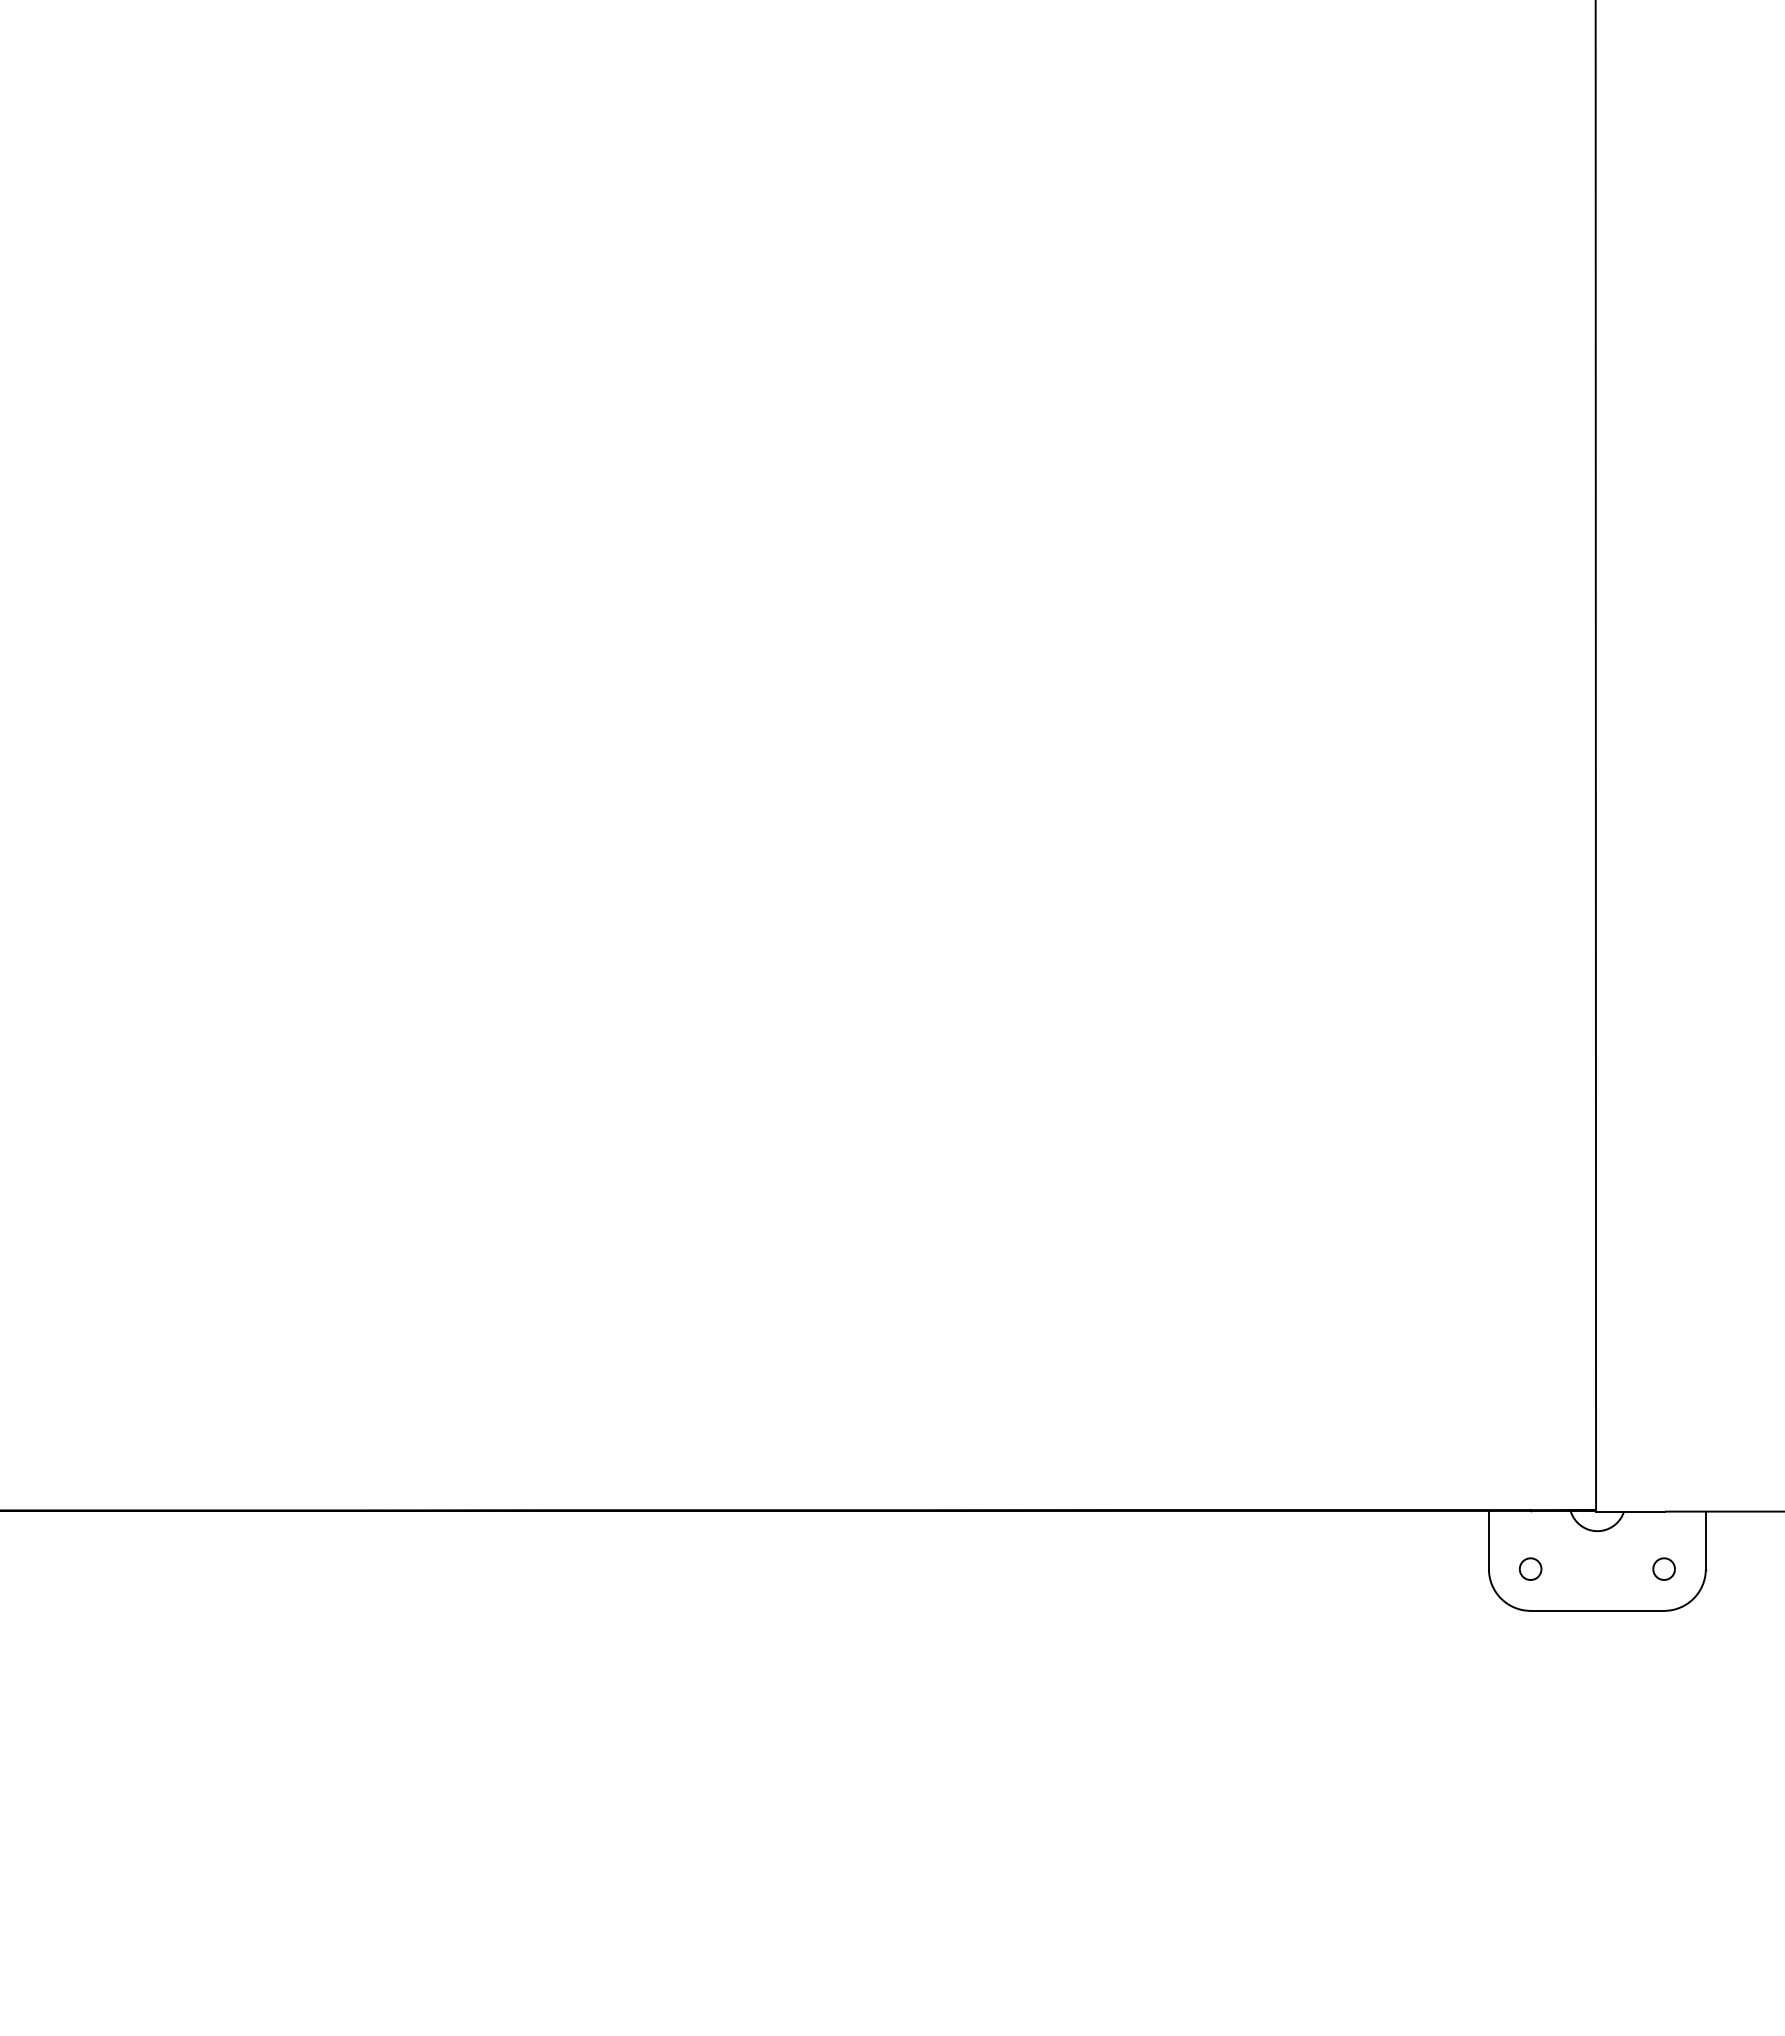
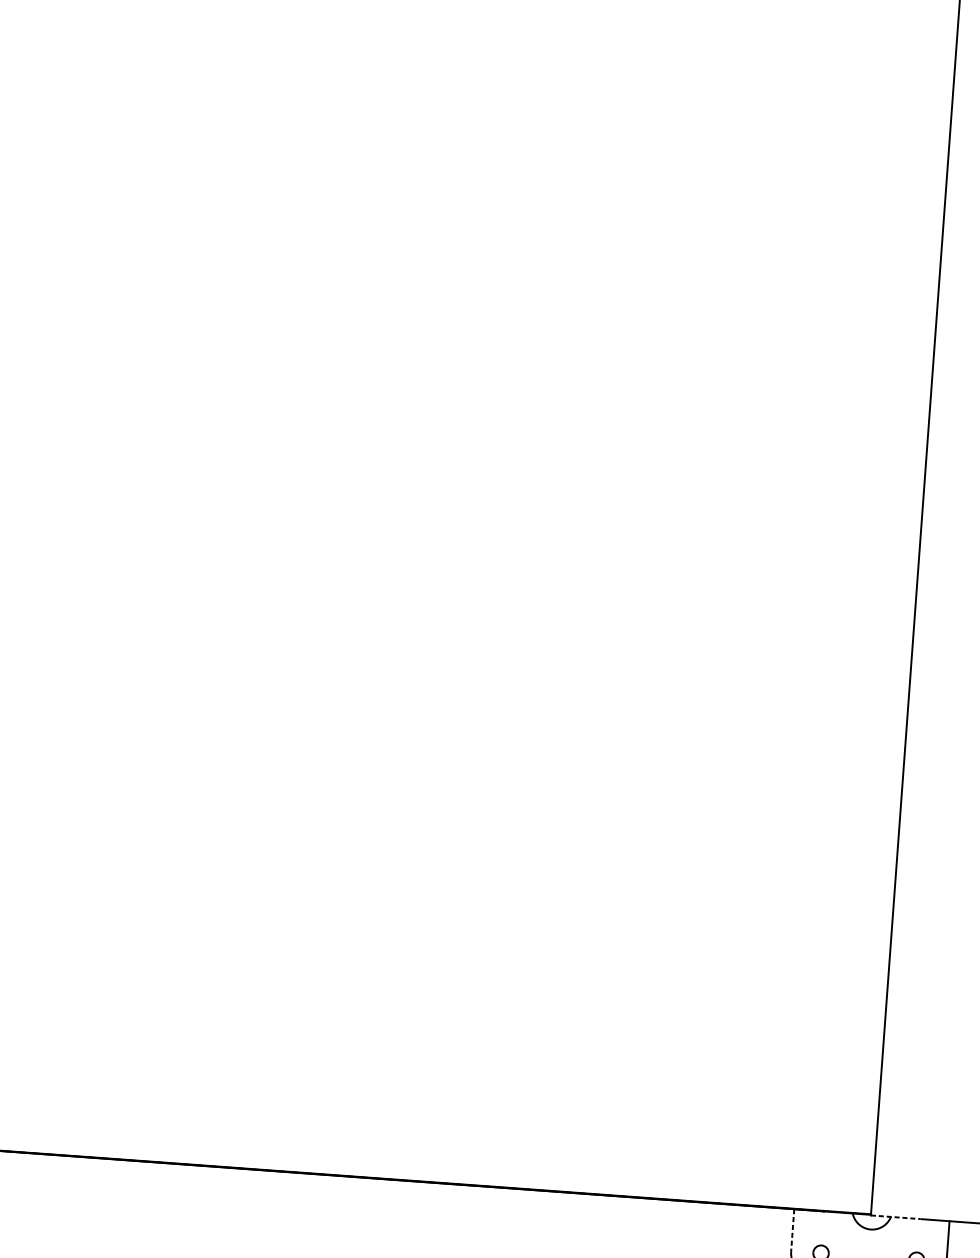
line: (1631, 1511) -> (896, 1217), solid -> dashed
line: (1488, 1540) -> (792, 1230), solid -> dashed

